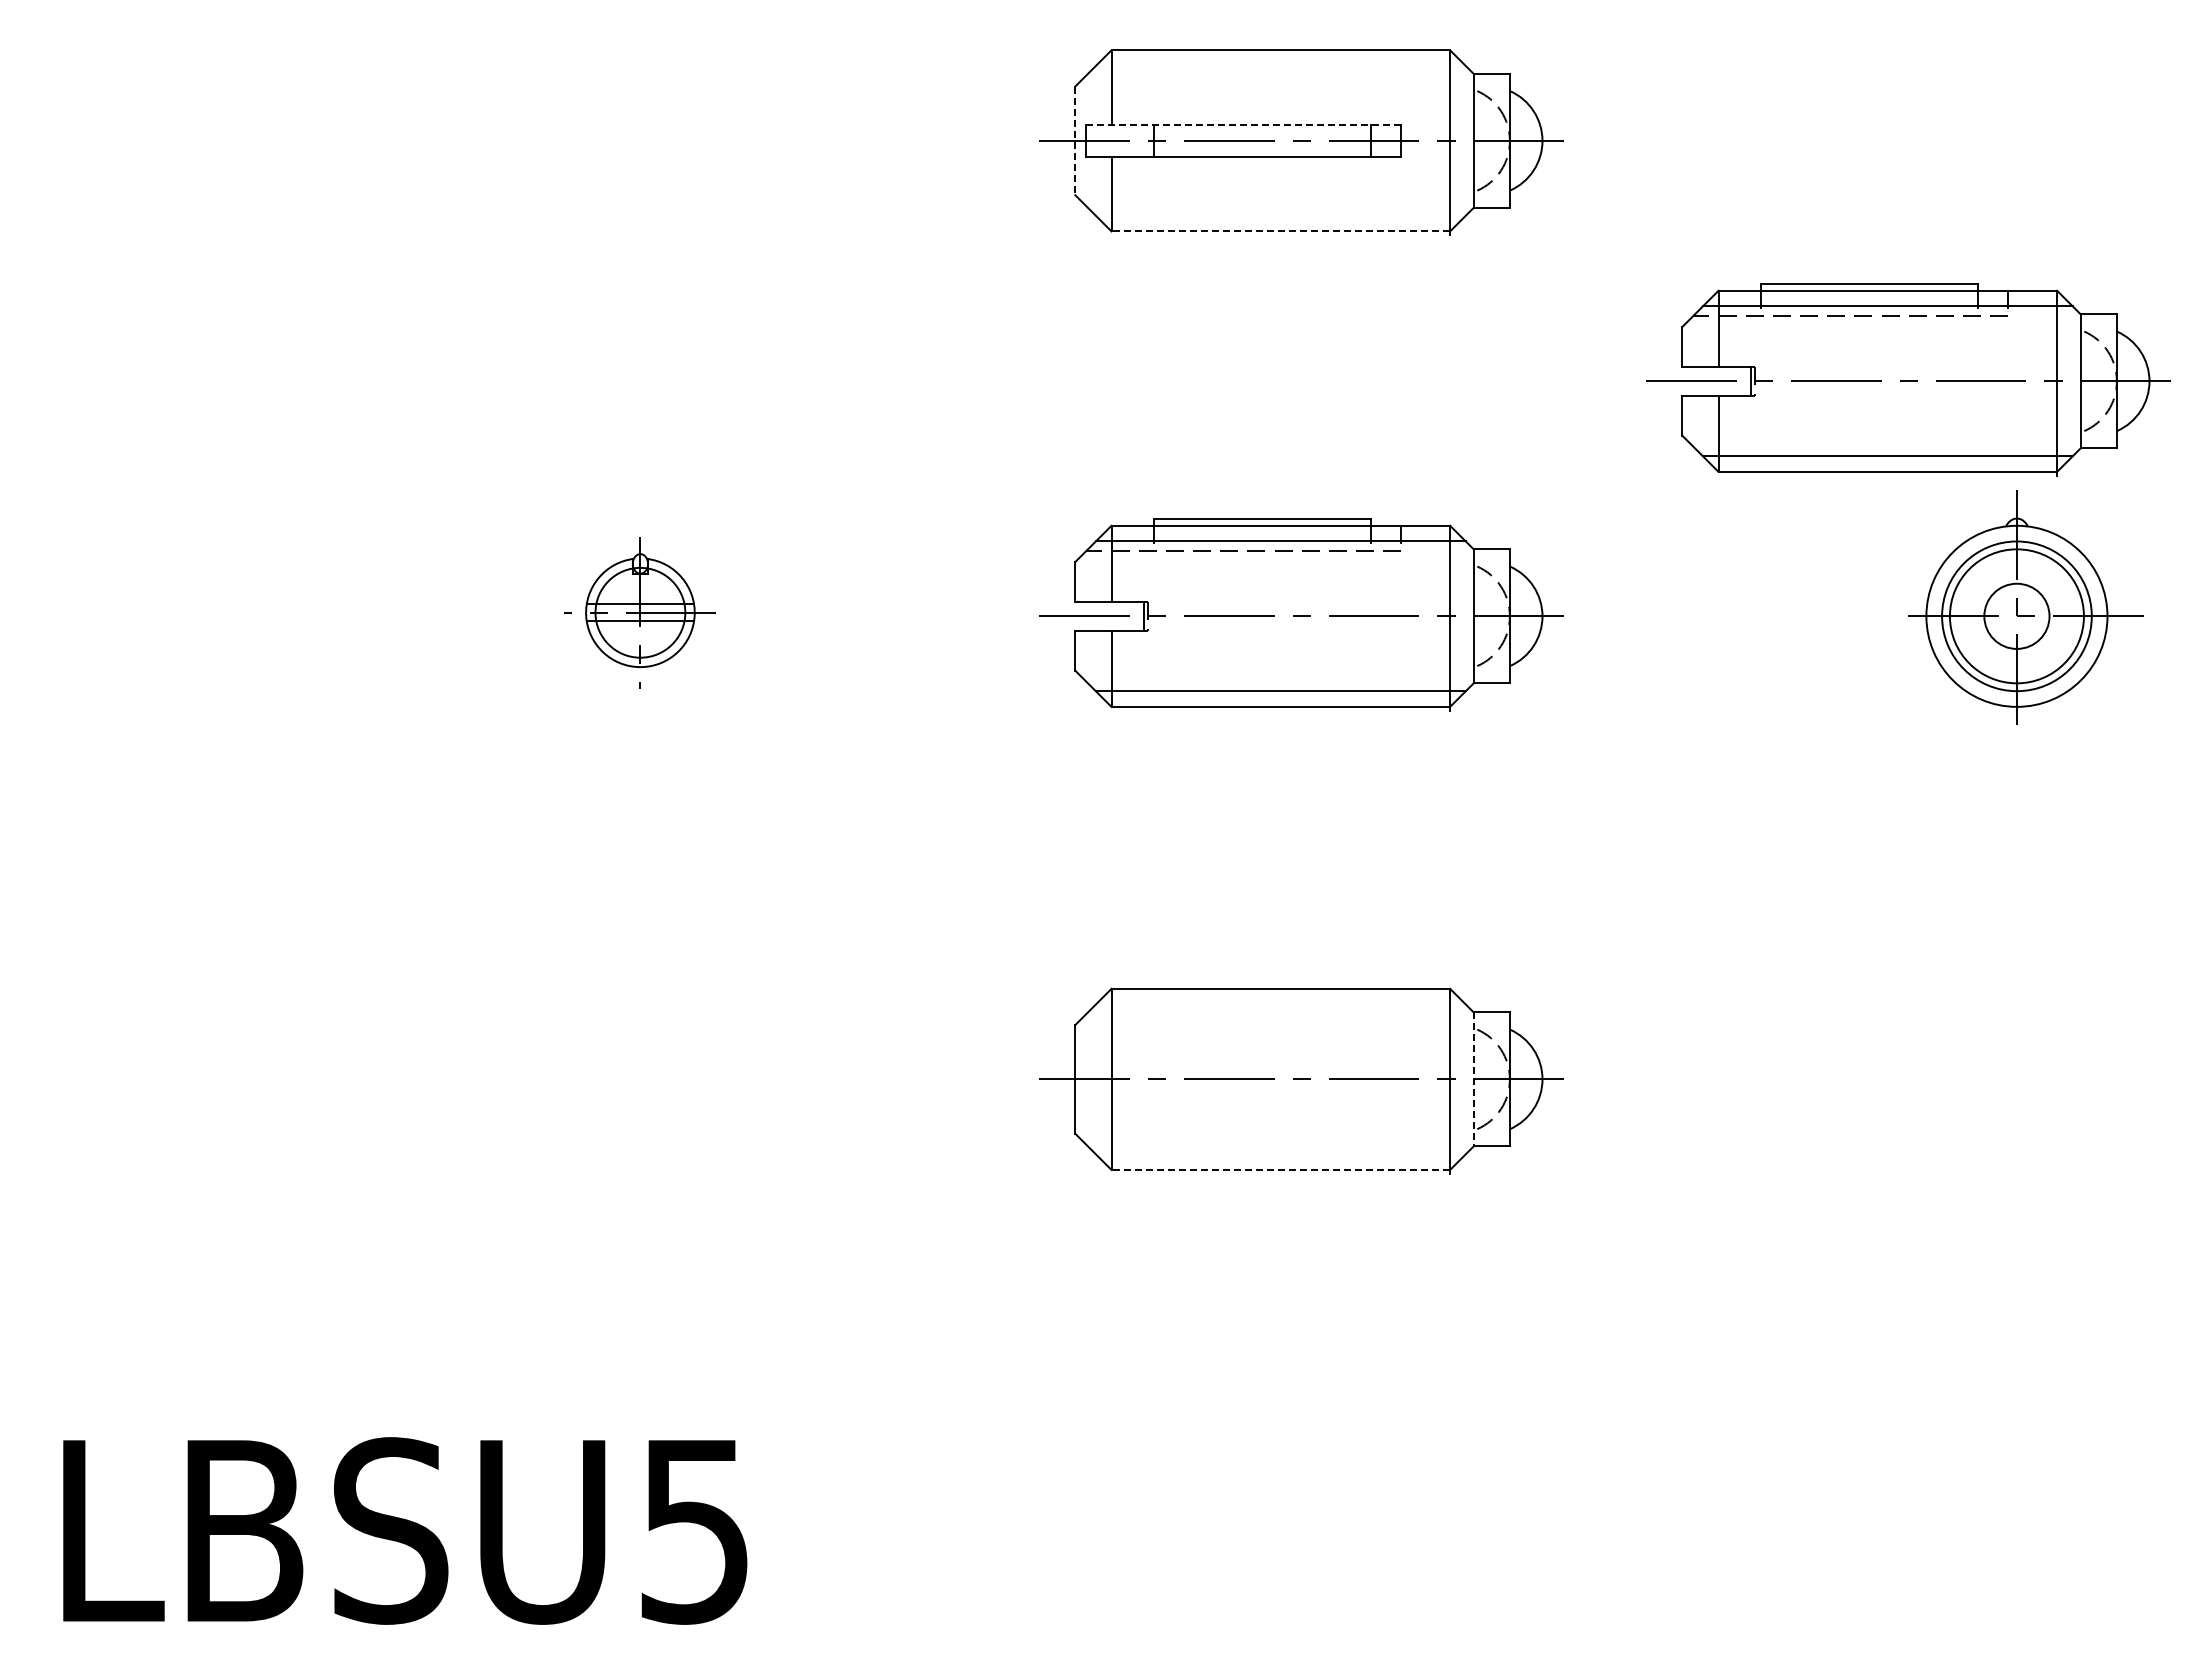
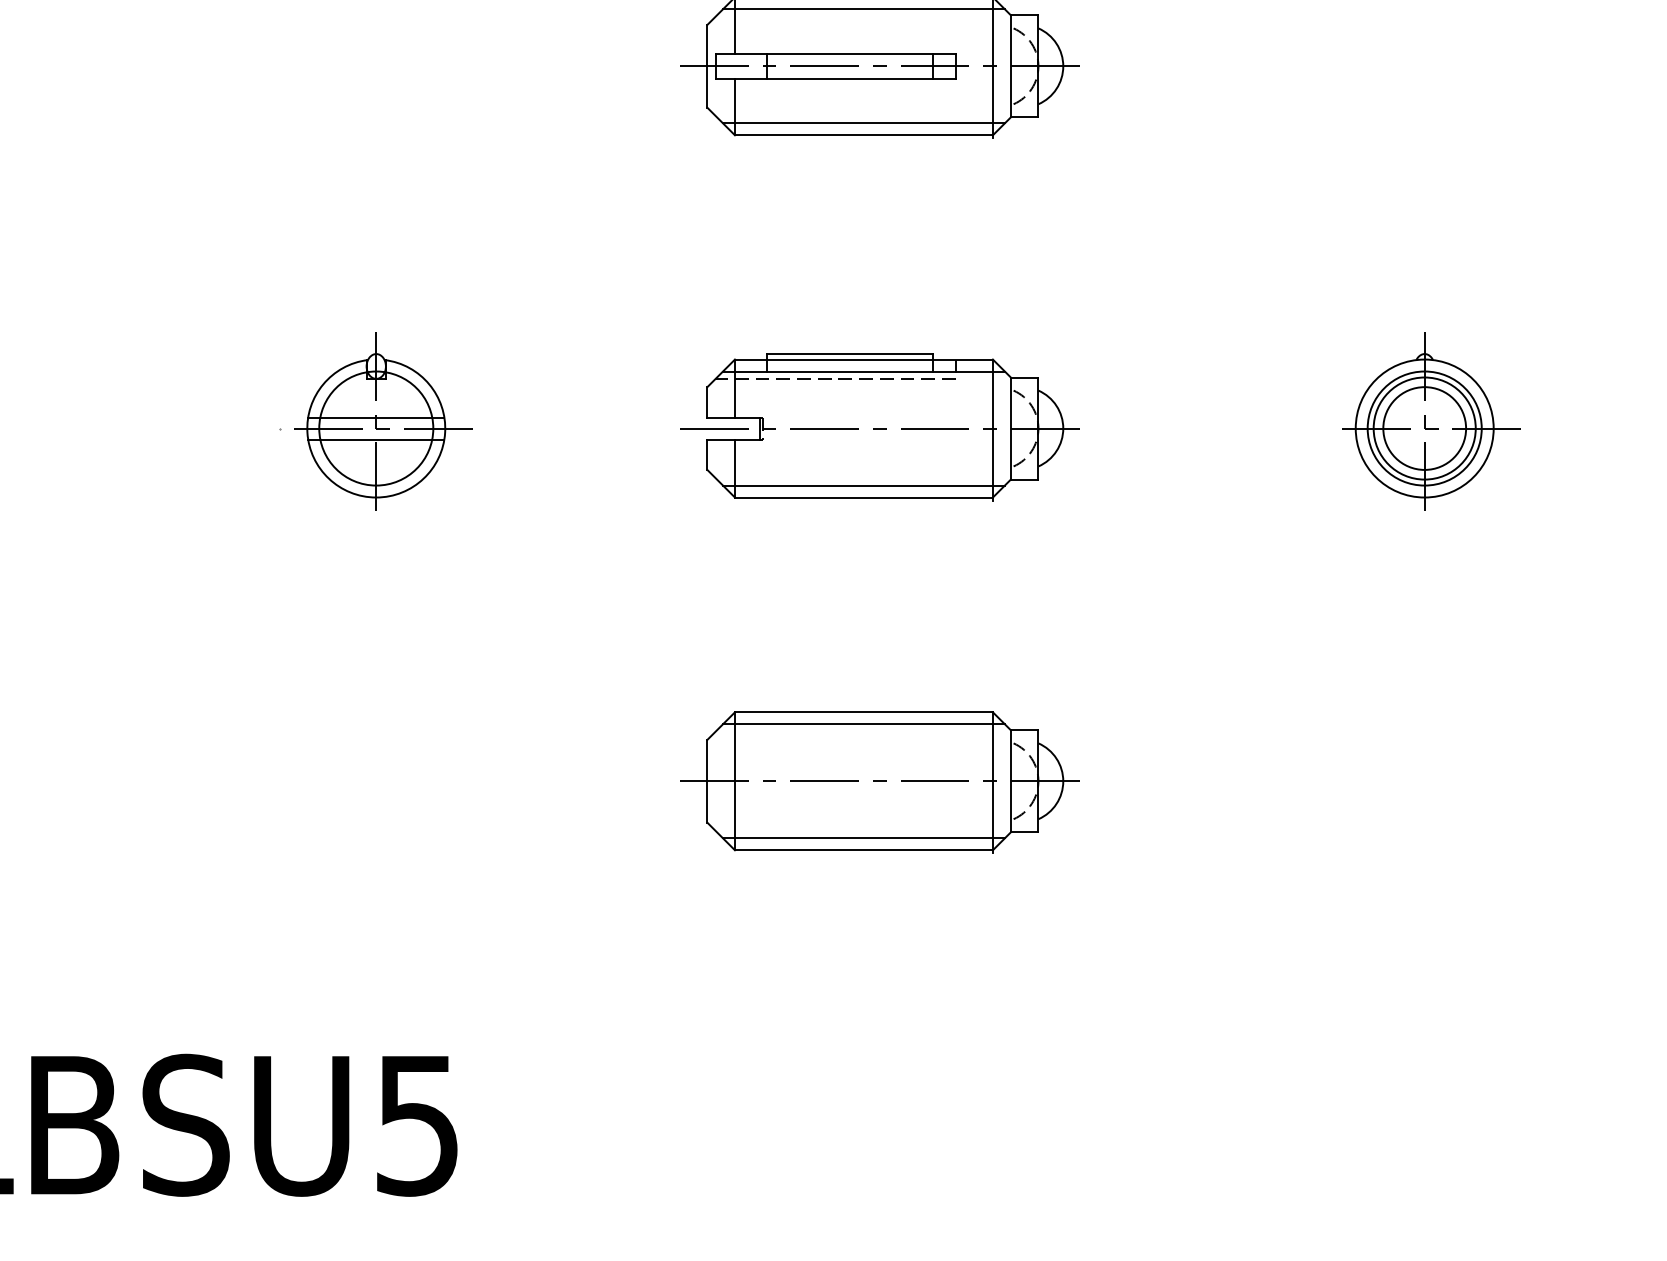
line: (1280, 66) -> (863, 9), added
line: (1243, 124) -> (835, 53), dashed -> solid
line: (1075, 141) -> (707, 66), dashed -> solid
line: (1280, 215) -> (863, 123), added
line: (1280, 231) -> (863, 135), dashed -> solid
part: (1908, 379) -> (1342, 248), removed
part: (639, 607) -> (375, 421), size x1.67
circle: (2016, 616) -> (1424, 428), size x1.67
line: (1280, 1004) -> (863, 724), added
line: (1473, 1079) -> (1010, 781), dashed -> solid
line: (1280, 1154) -> (863, 838), added
line: (1280, 1169) -> (863, 849), dashed -> solid

